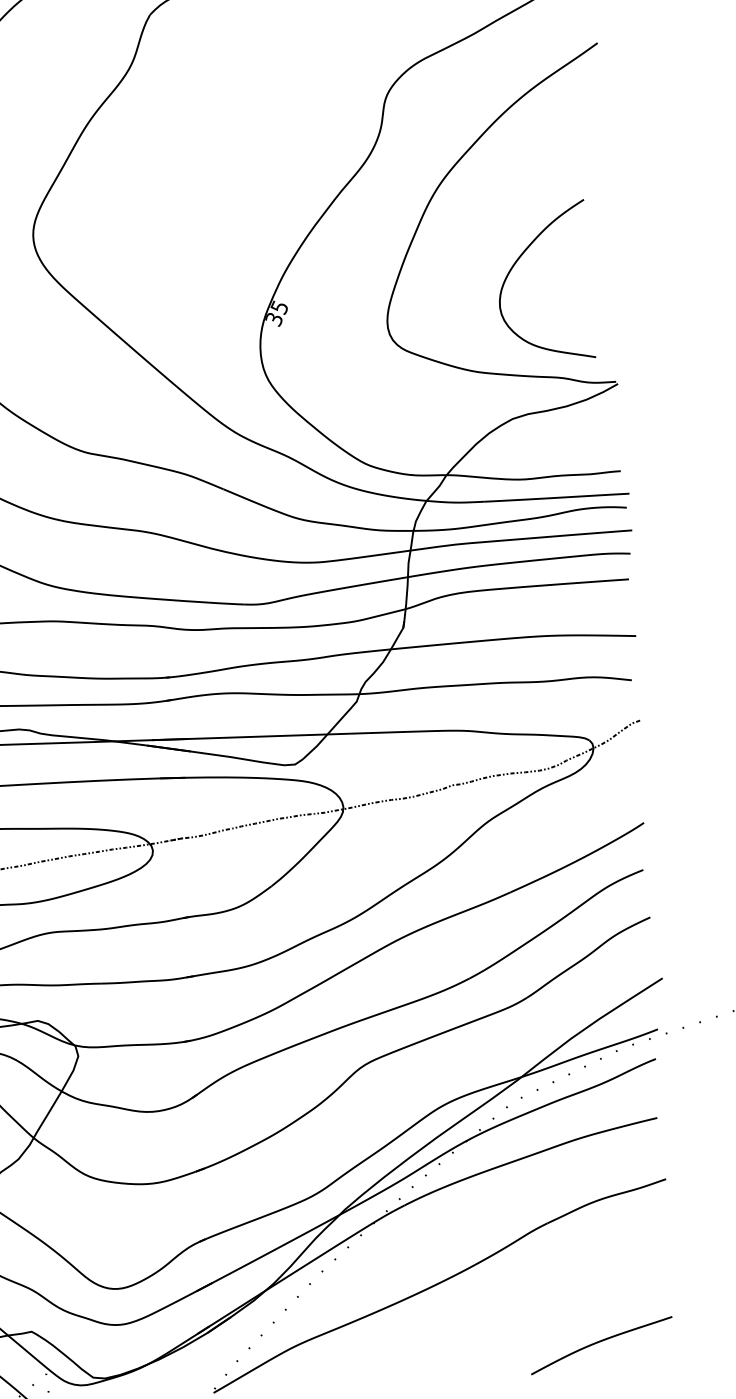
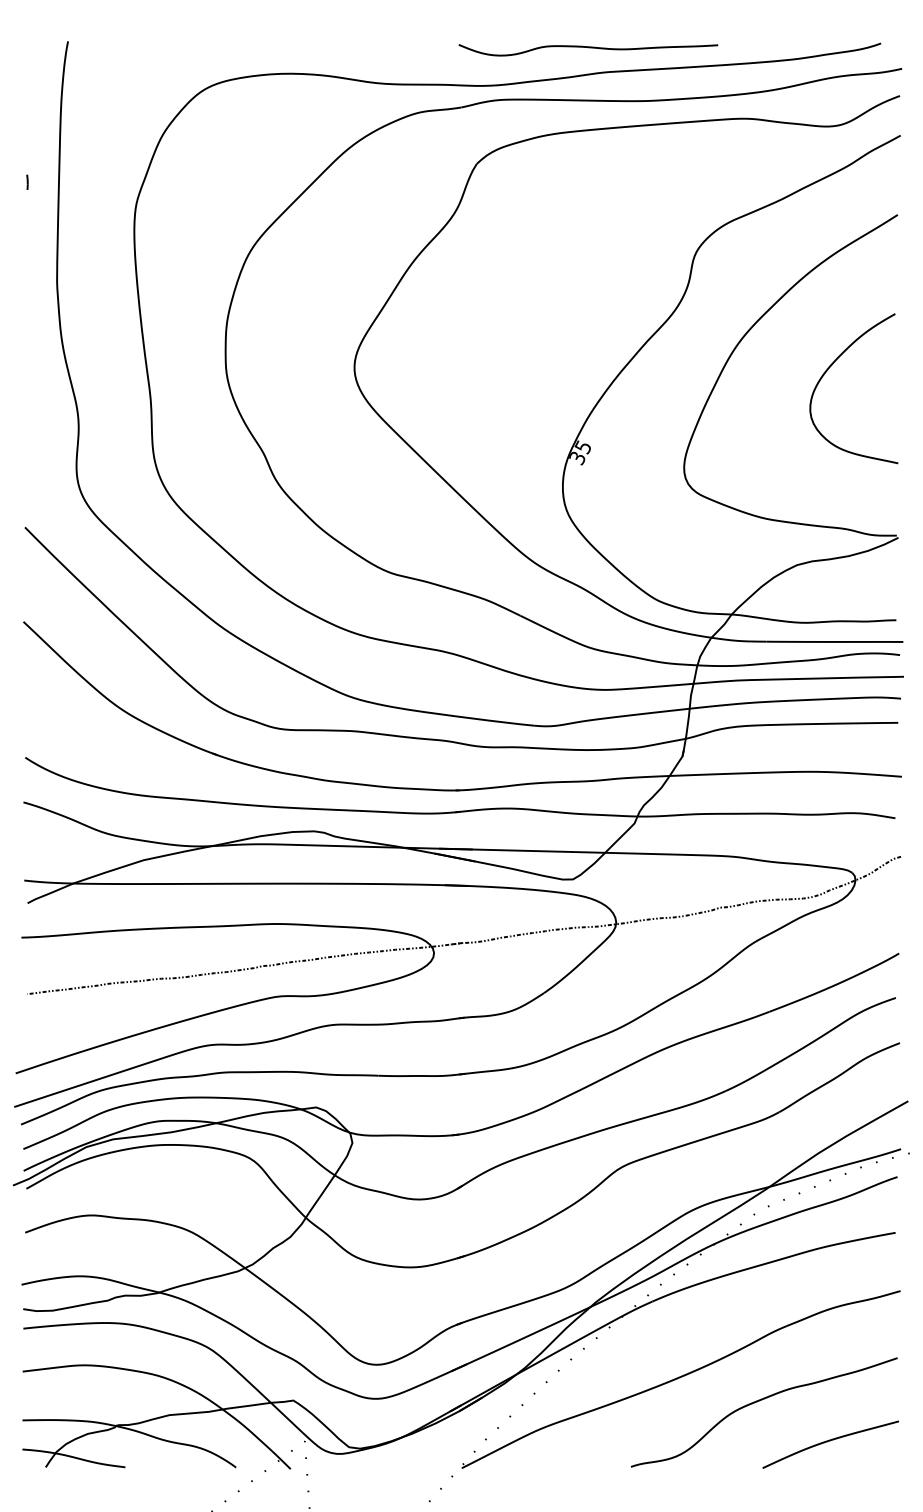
curve: (515, 264) -> (827, 371), moved
curve: (521, 1305) -> (757, 1402), added

